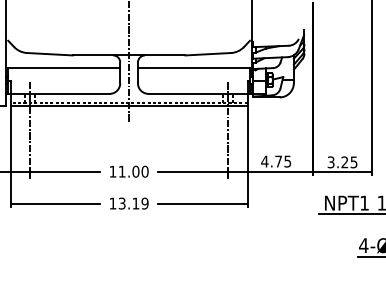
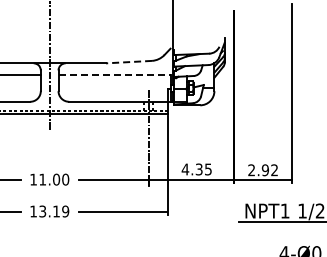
line: (207, 54) -> (128, 62), solid -> dashed
line: (194, 67) -> (115, 75), solid -> dashed
text: (278, 161) -> (199, 169), 4.75 -> 4.35
text: (342, 162) -> (263, 170), 3.25 -> 2.92

